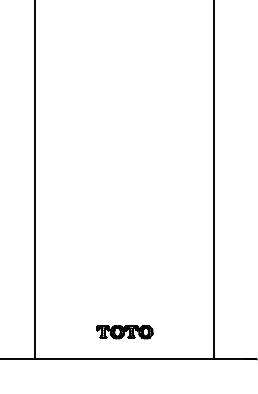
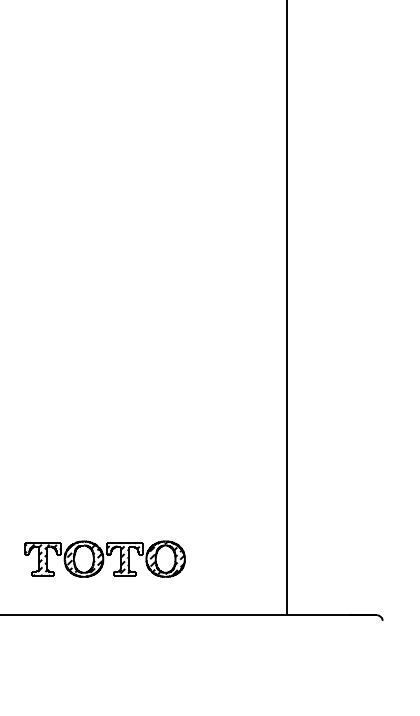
part: (124, 332) -> (104, 560), size x1.4

